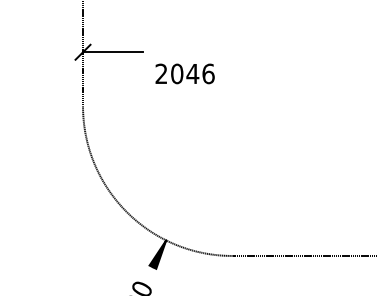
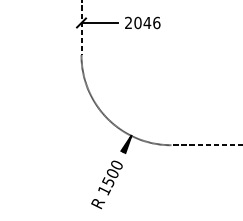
text: (184, 73) -> (142, 22), moved

